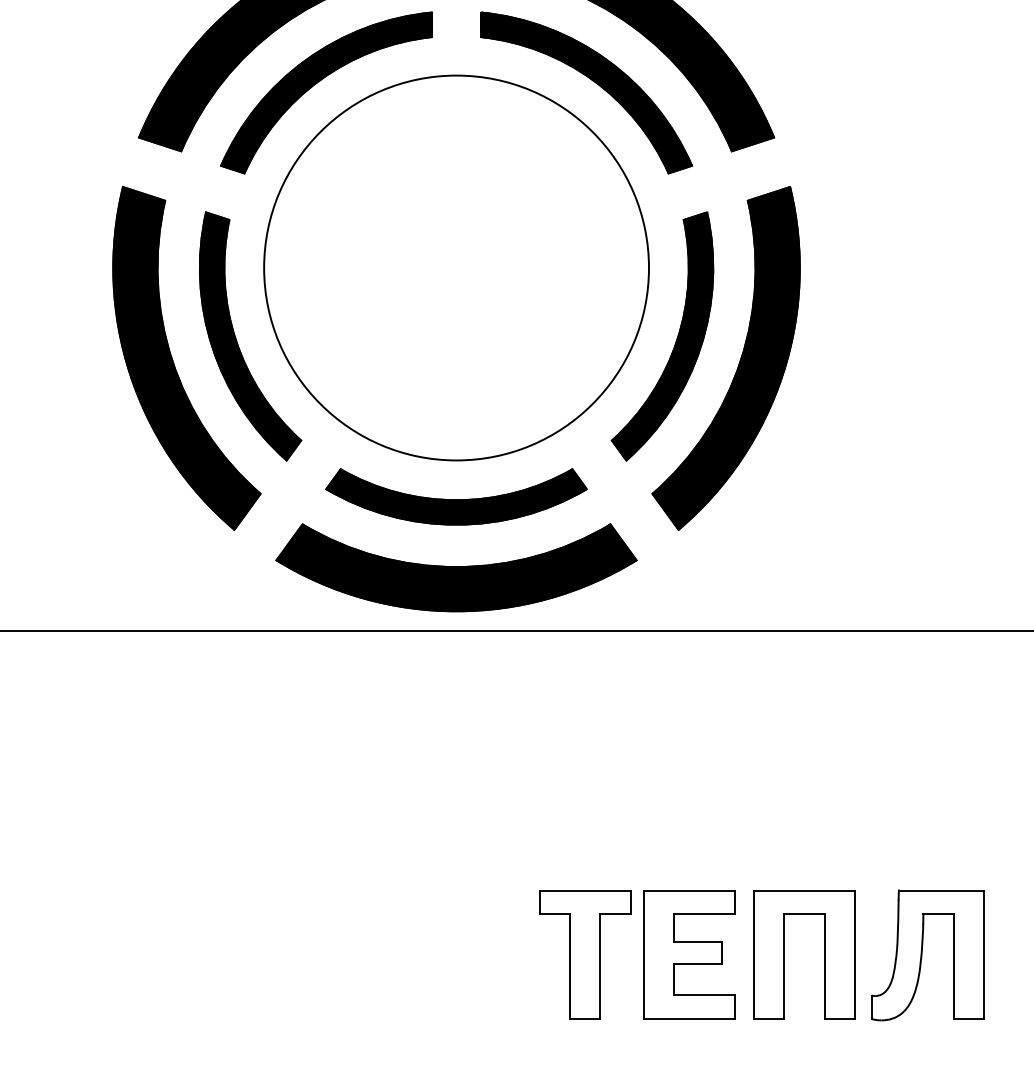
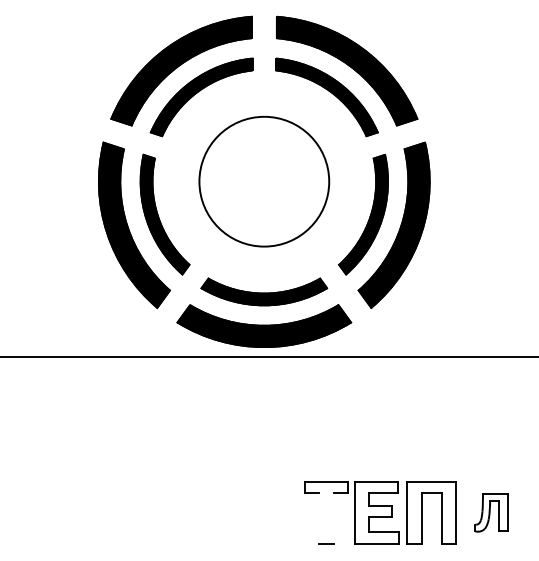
circle: (456, 267) -> (264, 181), size x0.7
part: (928, 954) -> (491, 512), size x0.6
line: (571, 965) -> (319, 517), removed
line: (600, 965) -> (333, 517), removed

